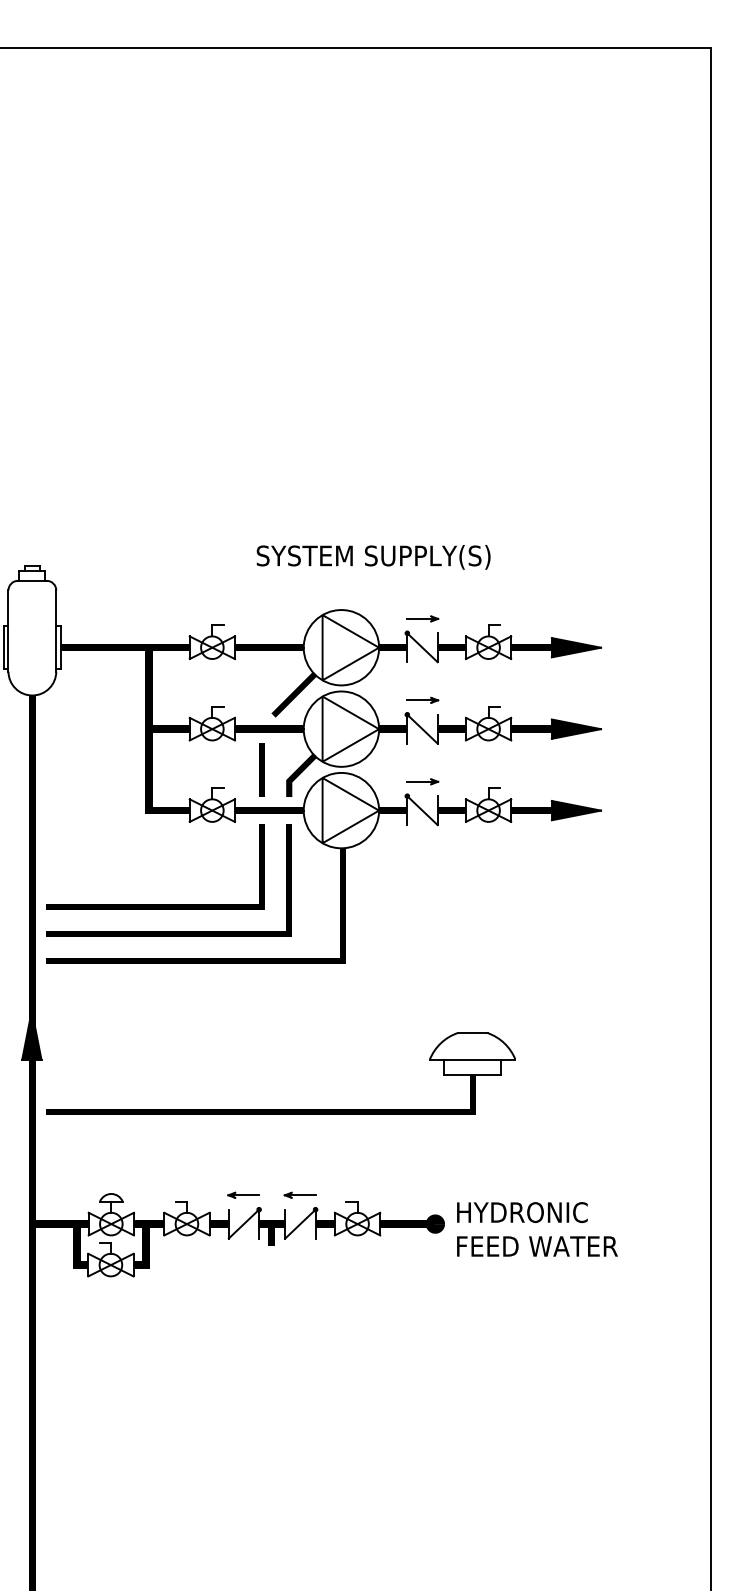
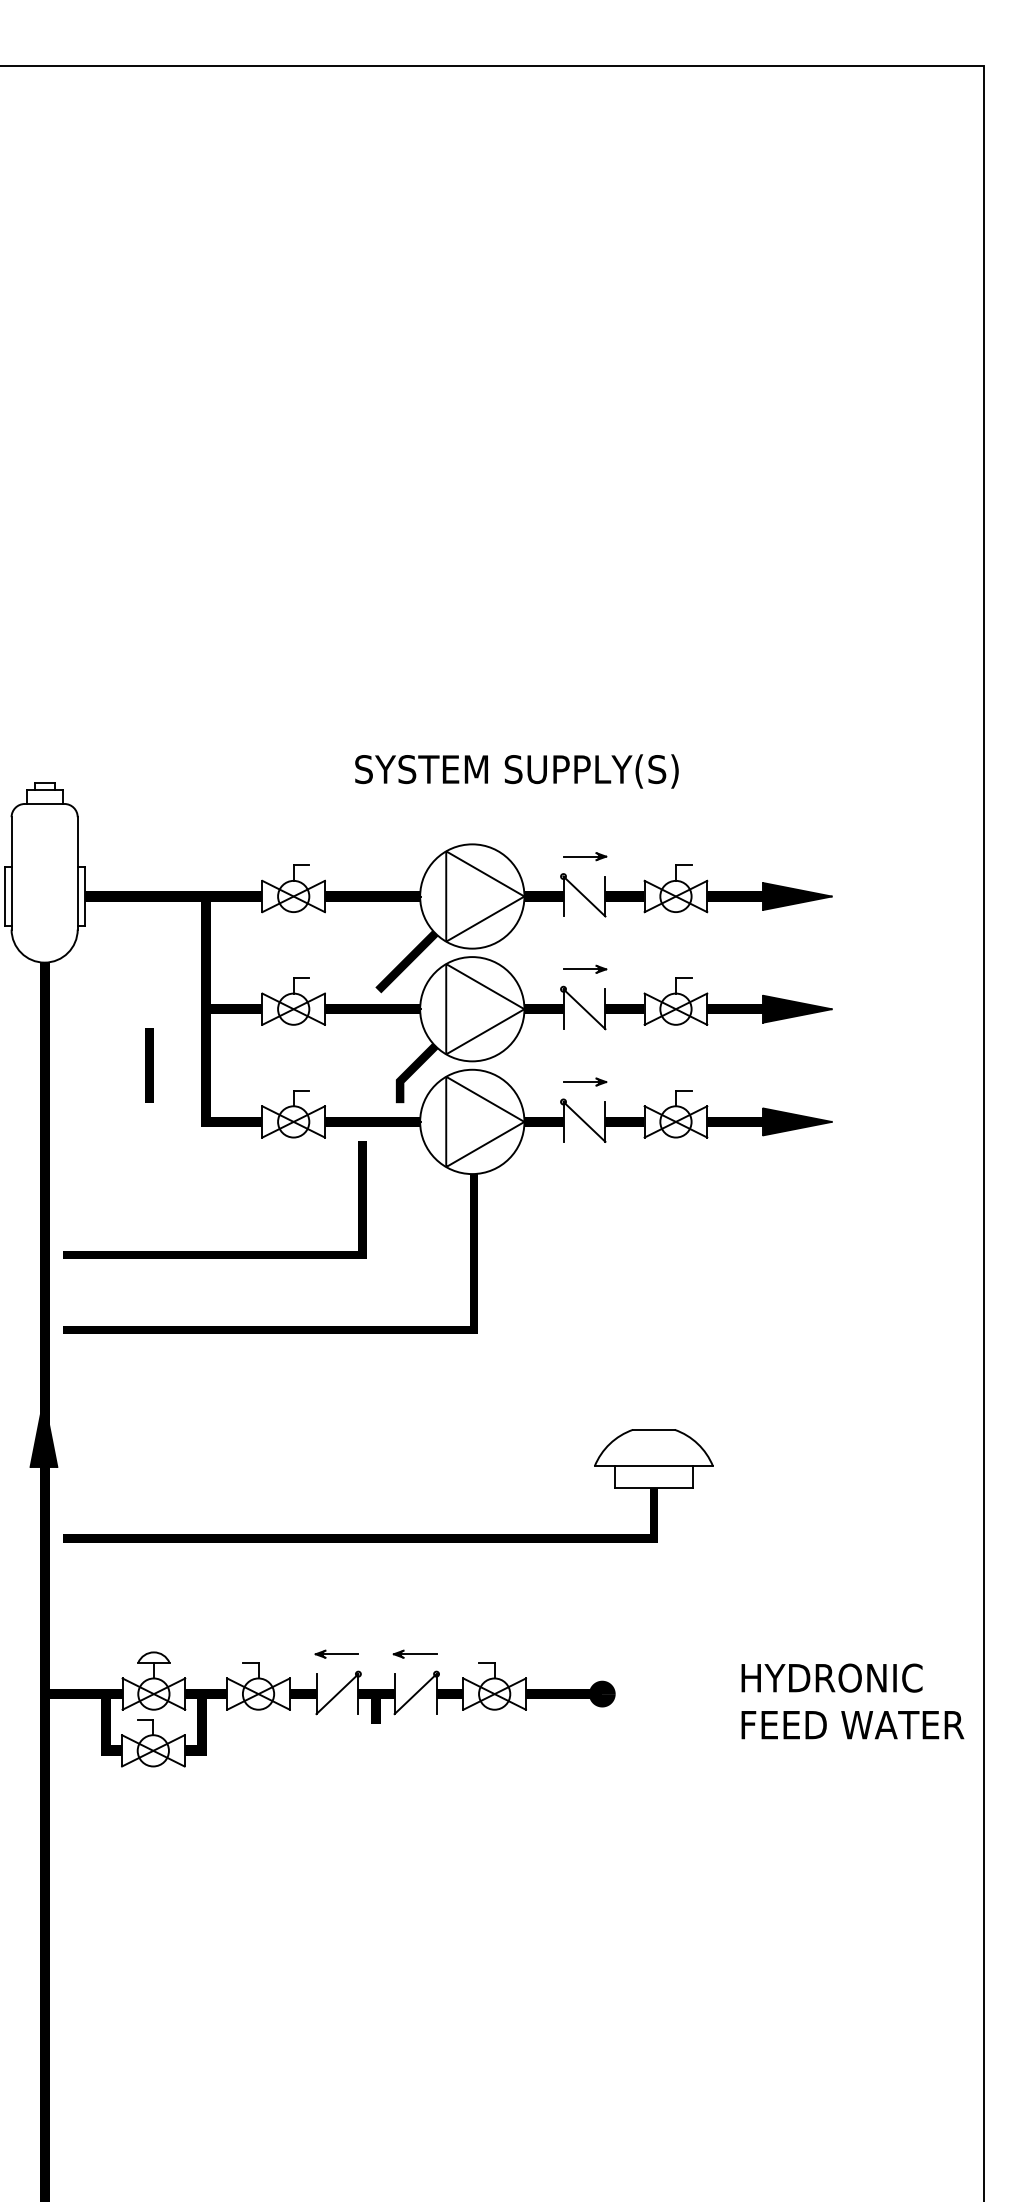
line: (261, 769) -> (148, 1065), moved
line: (168, 931) -> (233, 1289), removed
text: (537, 1229) -> (852, 1701), moved

